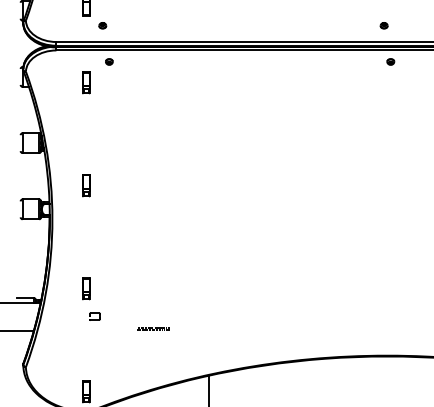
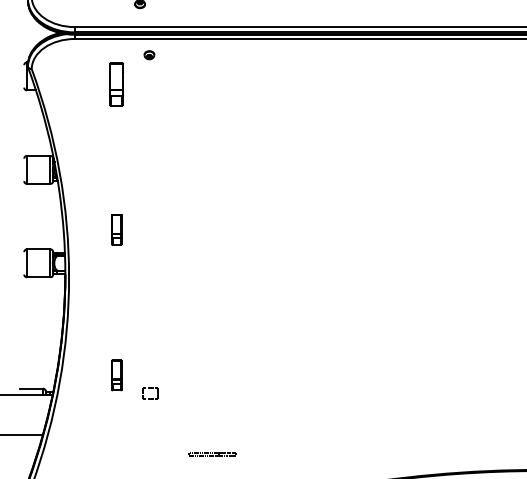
part: (86, 82) -> (117, 84), size x1.4
part: (94, 316) -> (149, 393), moved
line: (152, 328) -> (210, 454), moved

